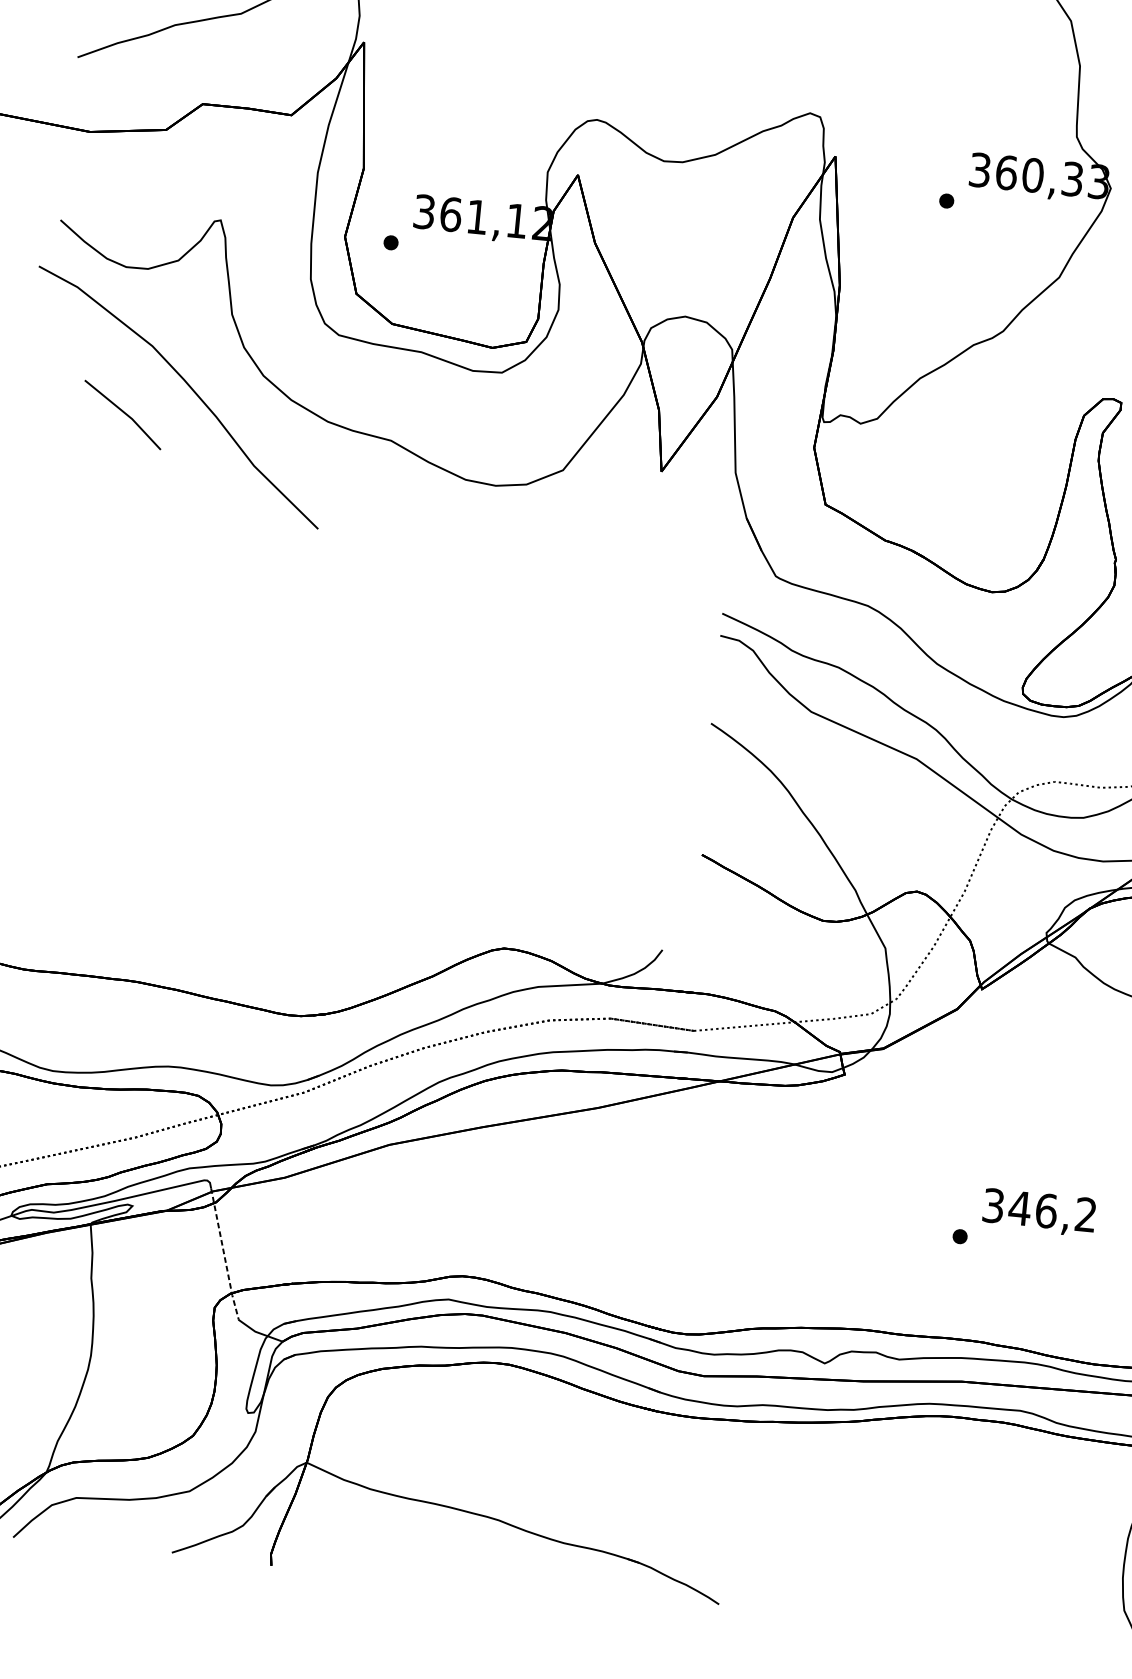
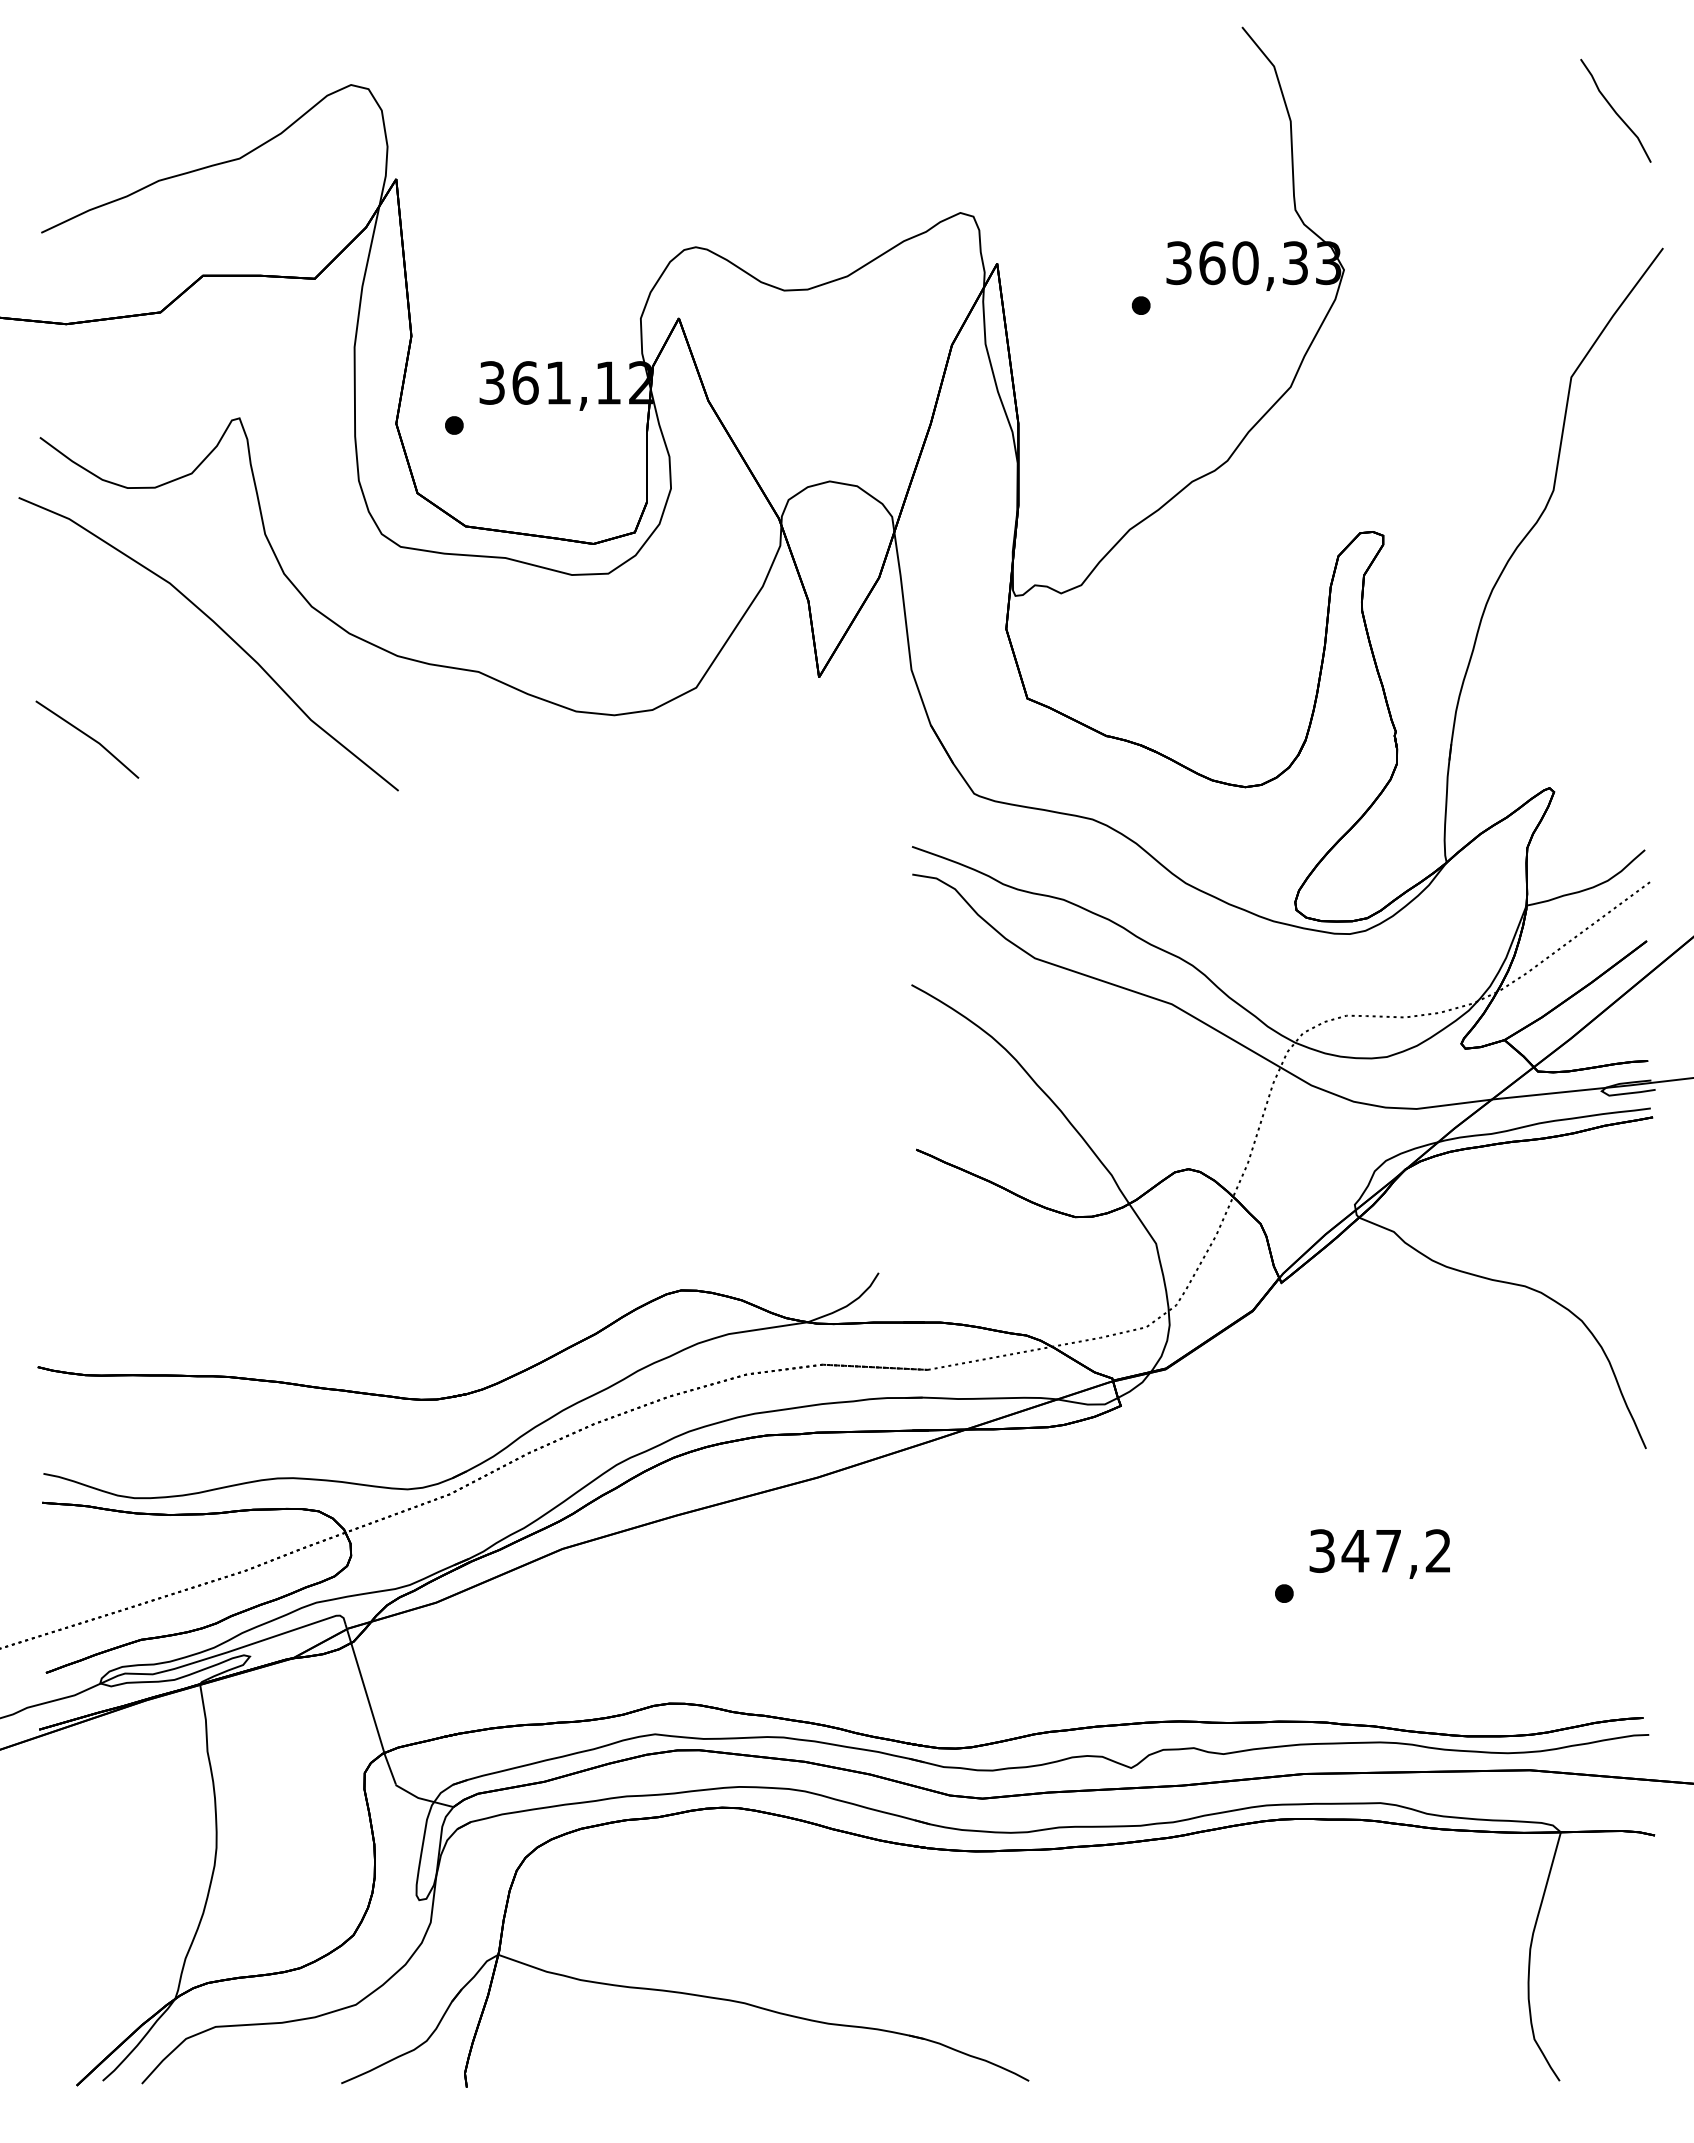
line: (123, 413) -> (88, 737), moved
text: (1046, 1211) -> (1388, 1551), 346,2 -> 347,2
line: (224, 1255) -> (370, 1706), dashed -> solid

